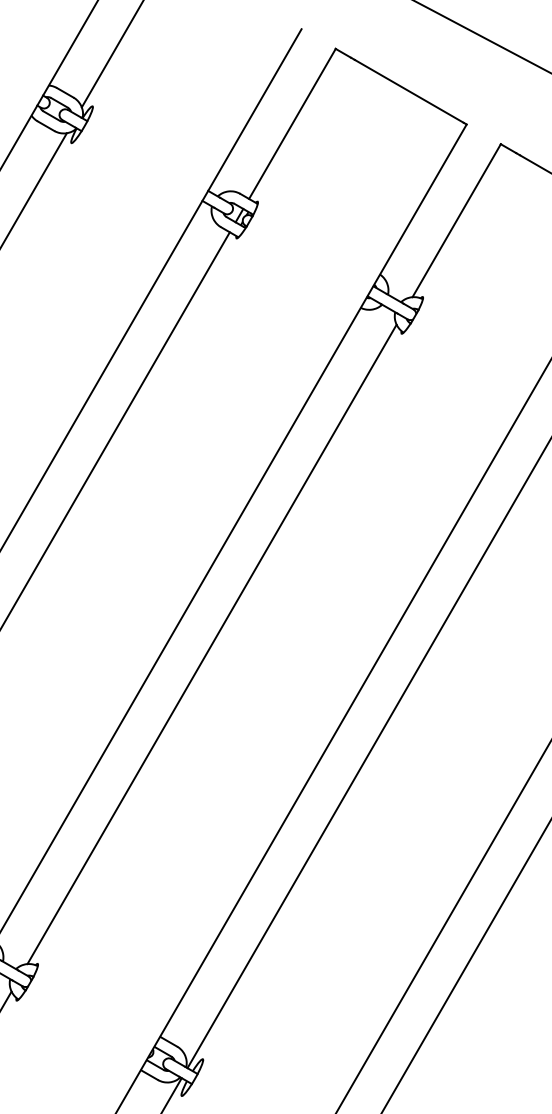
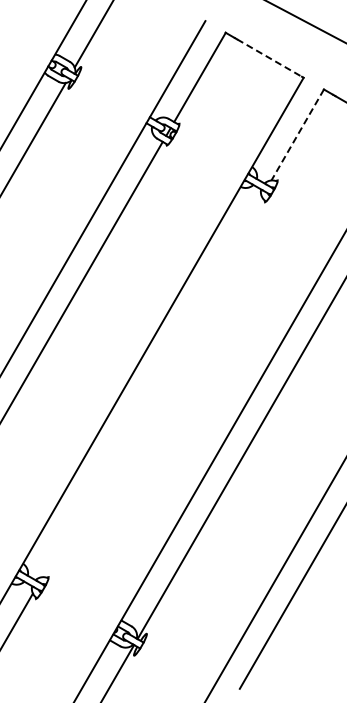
line: (409, 92) -> (269, 58), solid -> dashed
line: (456, 221) -> (297, 135), solid -> dashed
line: (210, 643) -> (151, 386), removed

